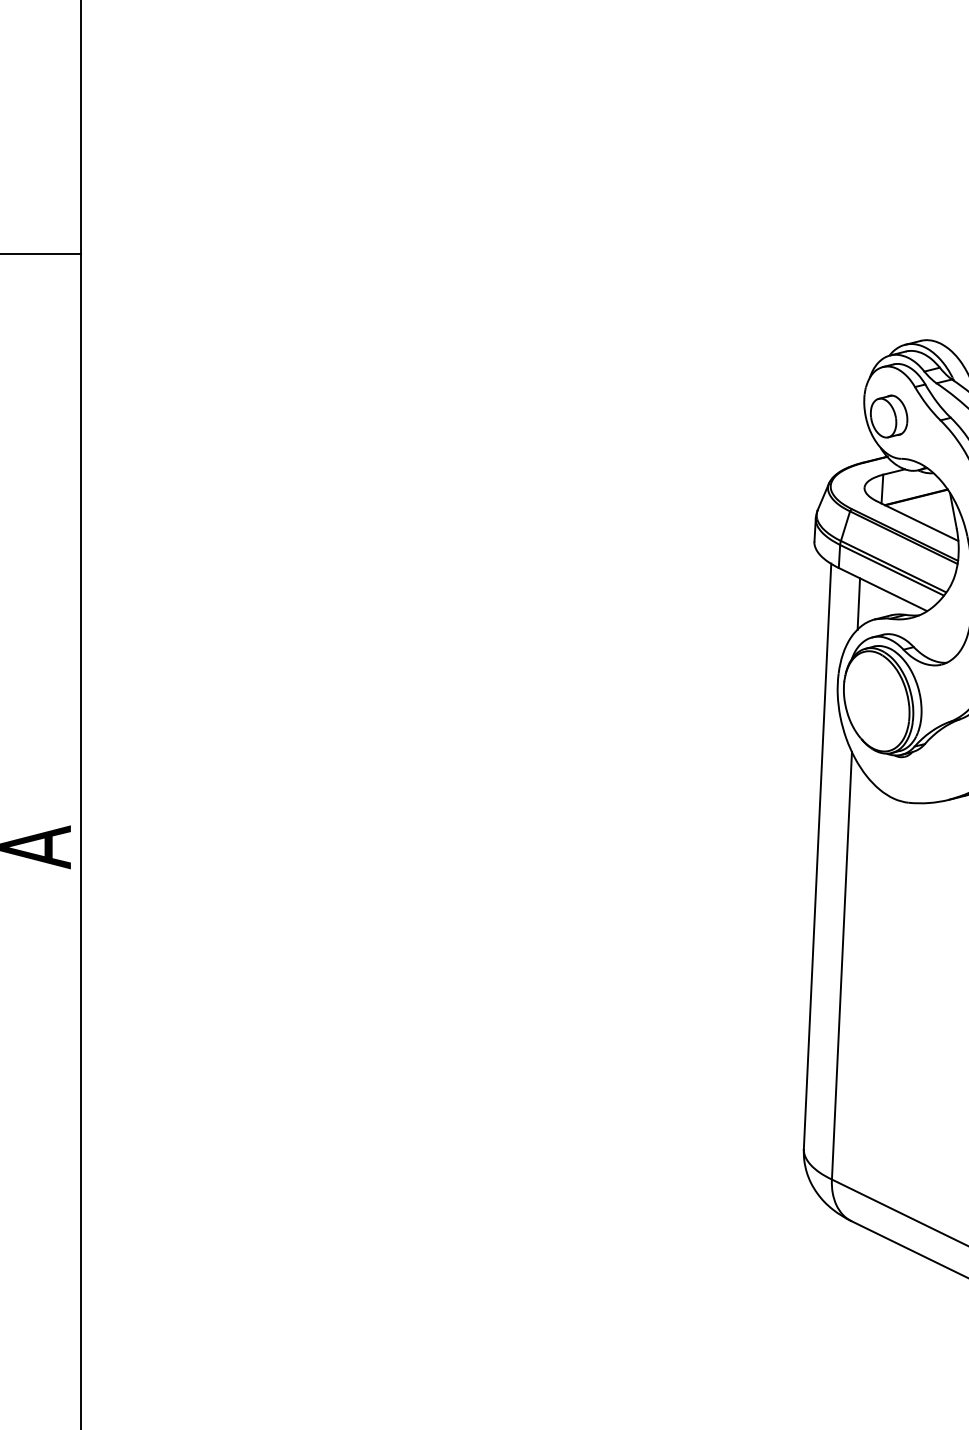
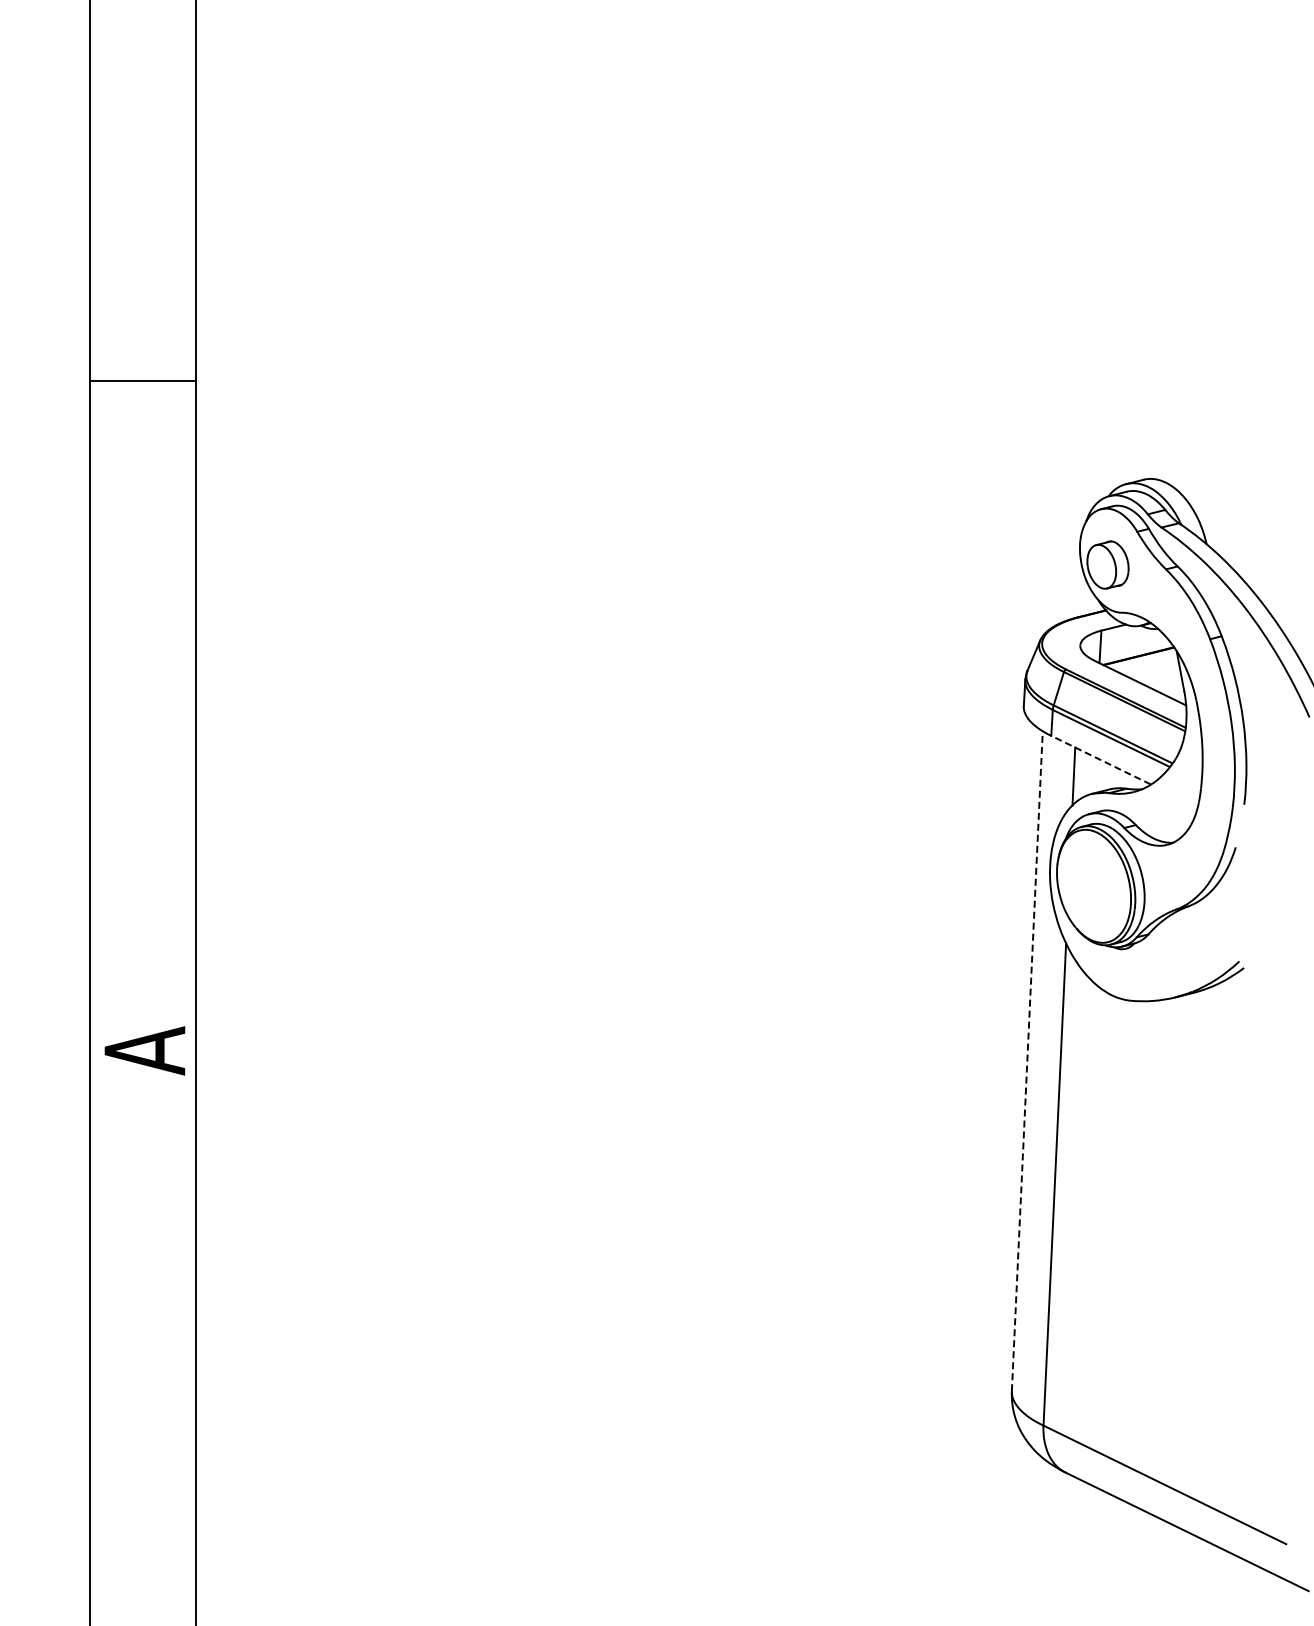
line: (882, 588) -> (1100, 759), solid -> dashed
line: (817, 856) -> (1027, 1061), solid -> dashed

